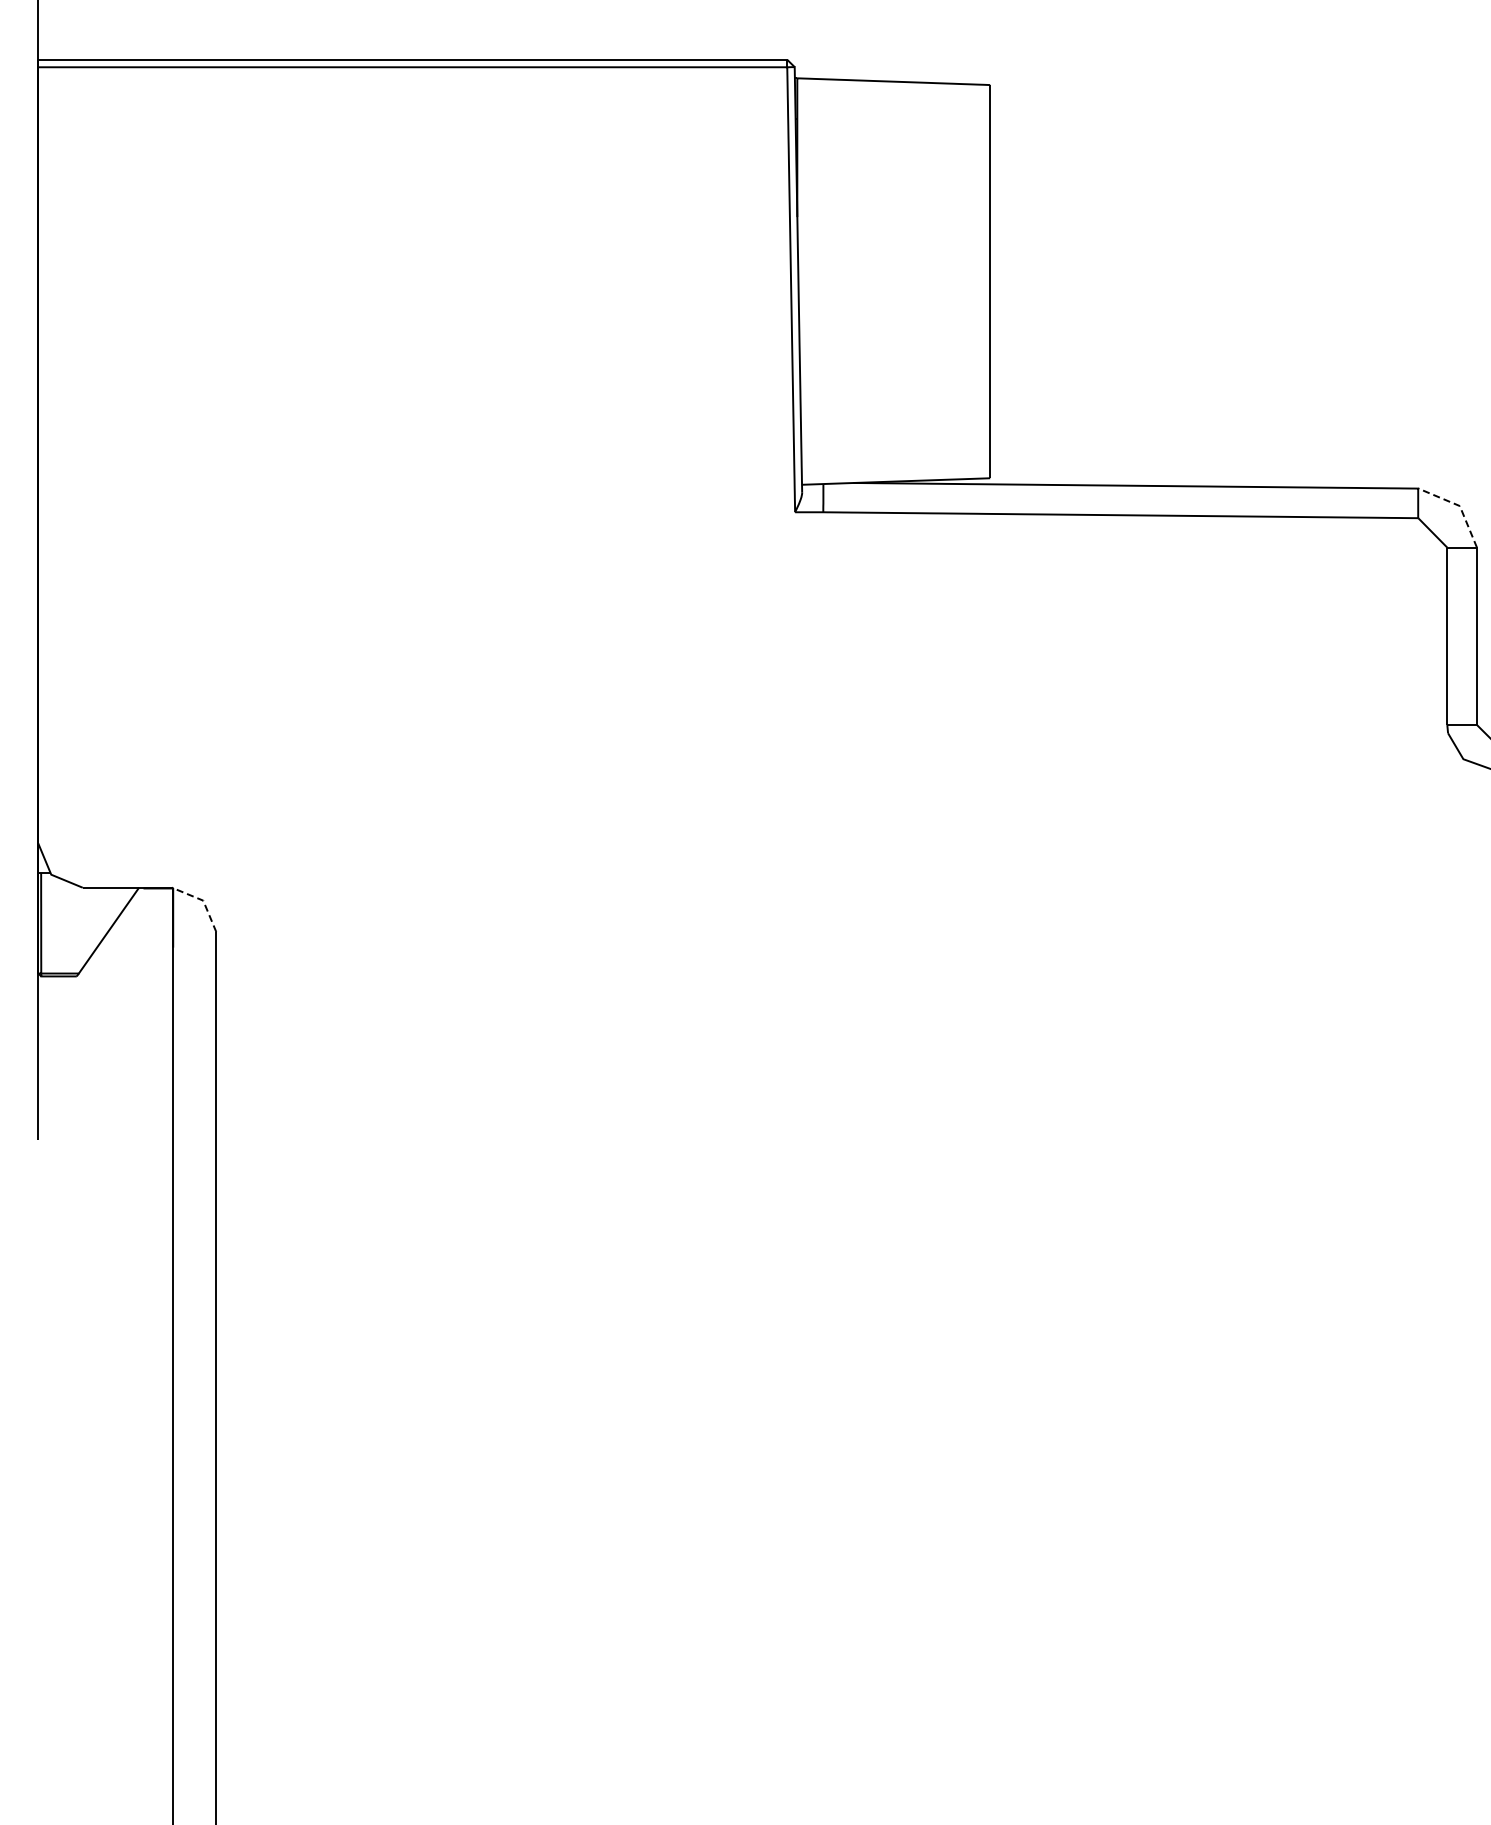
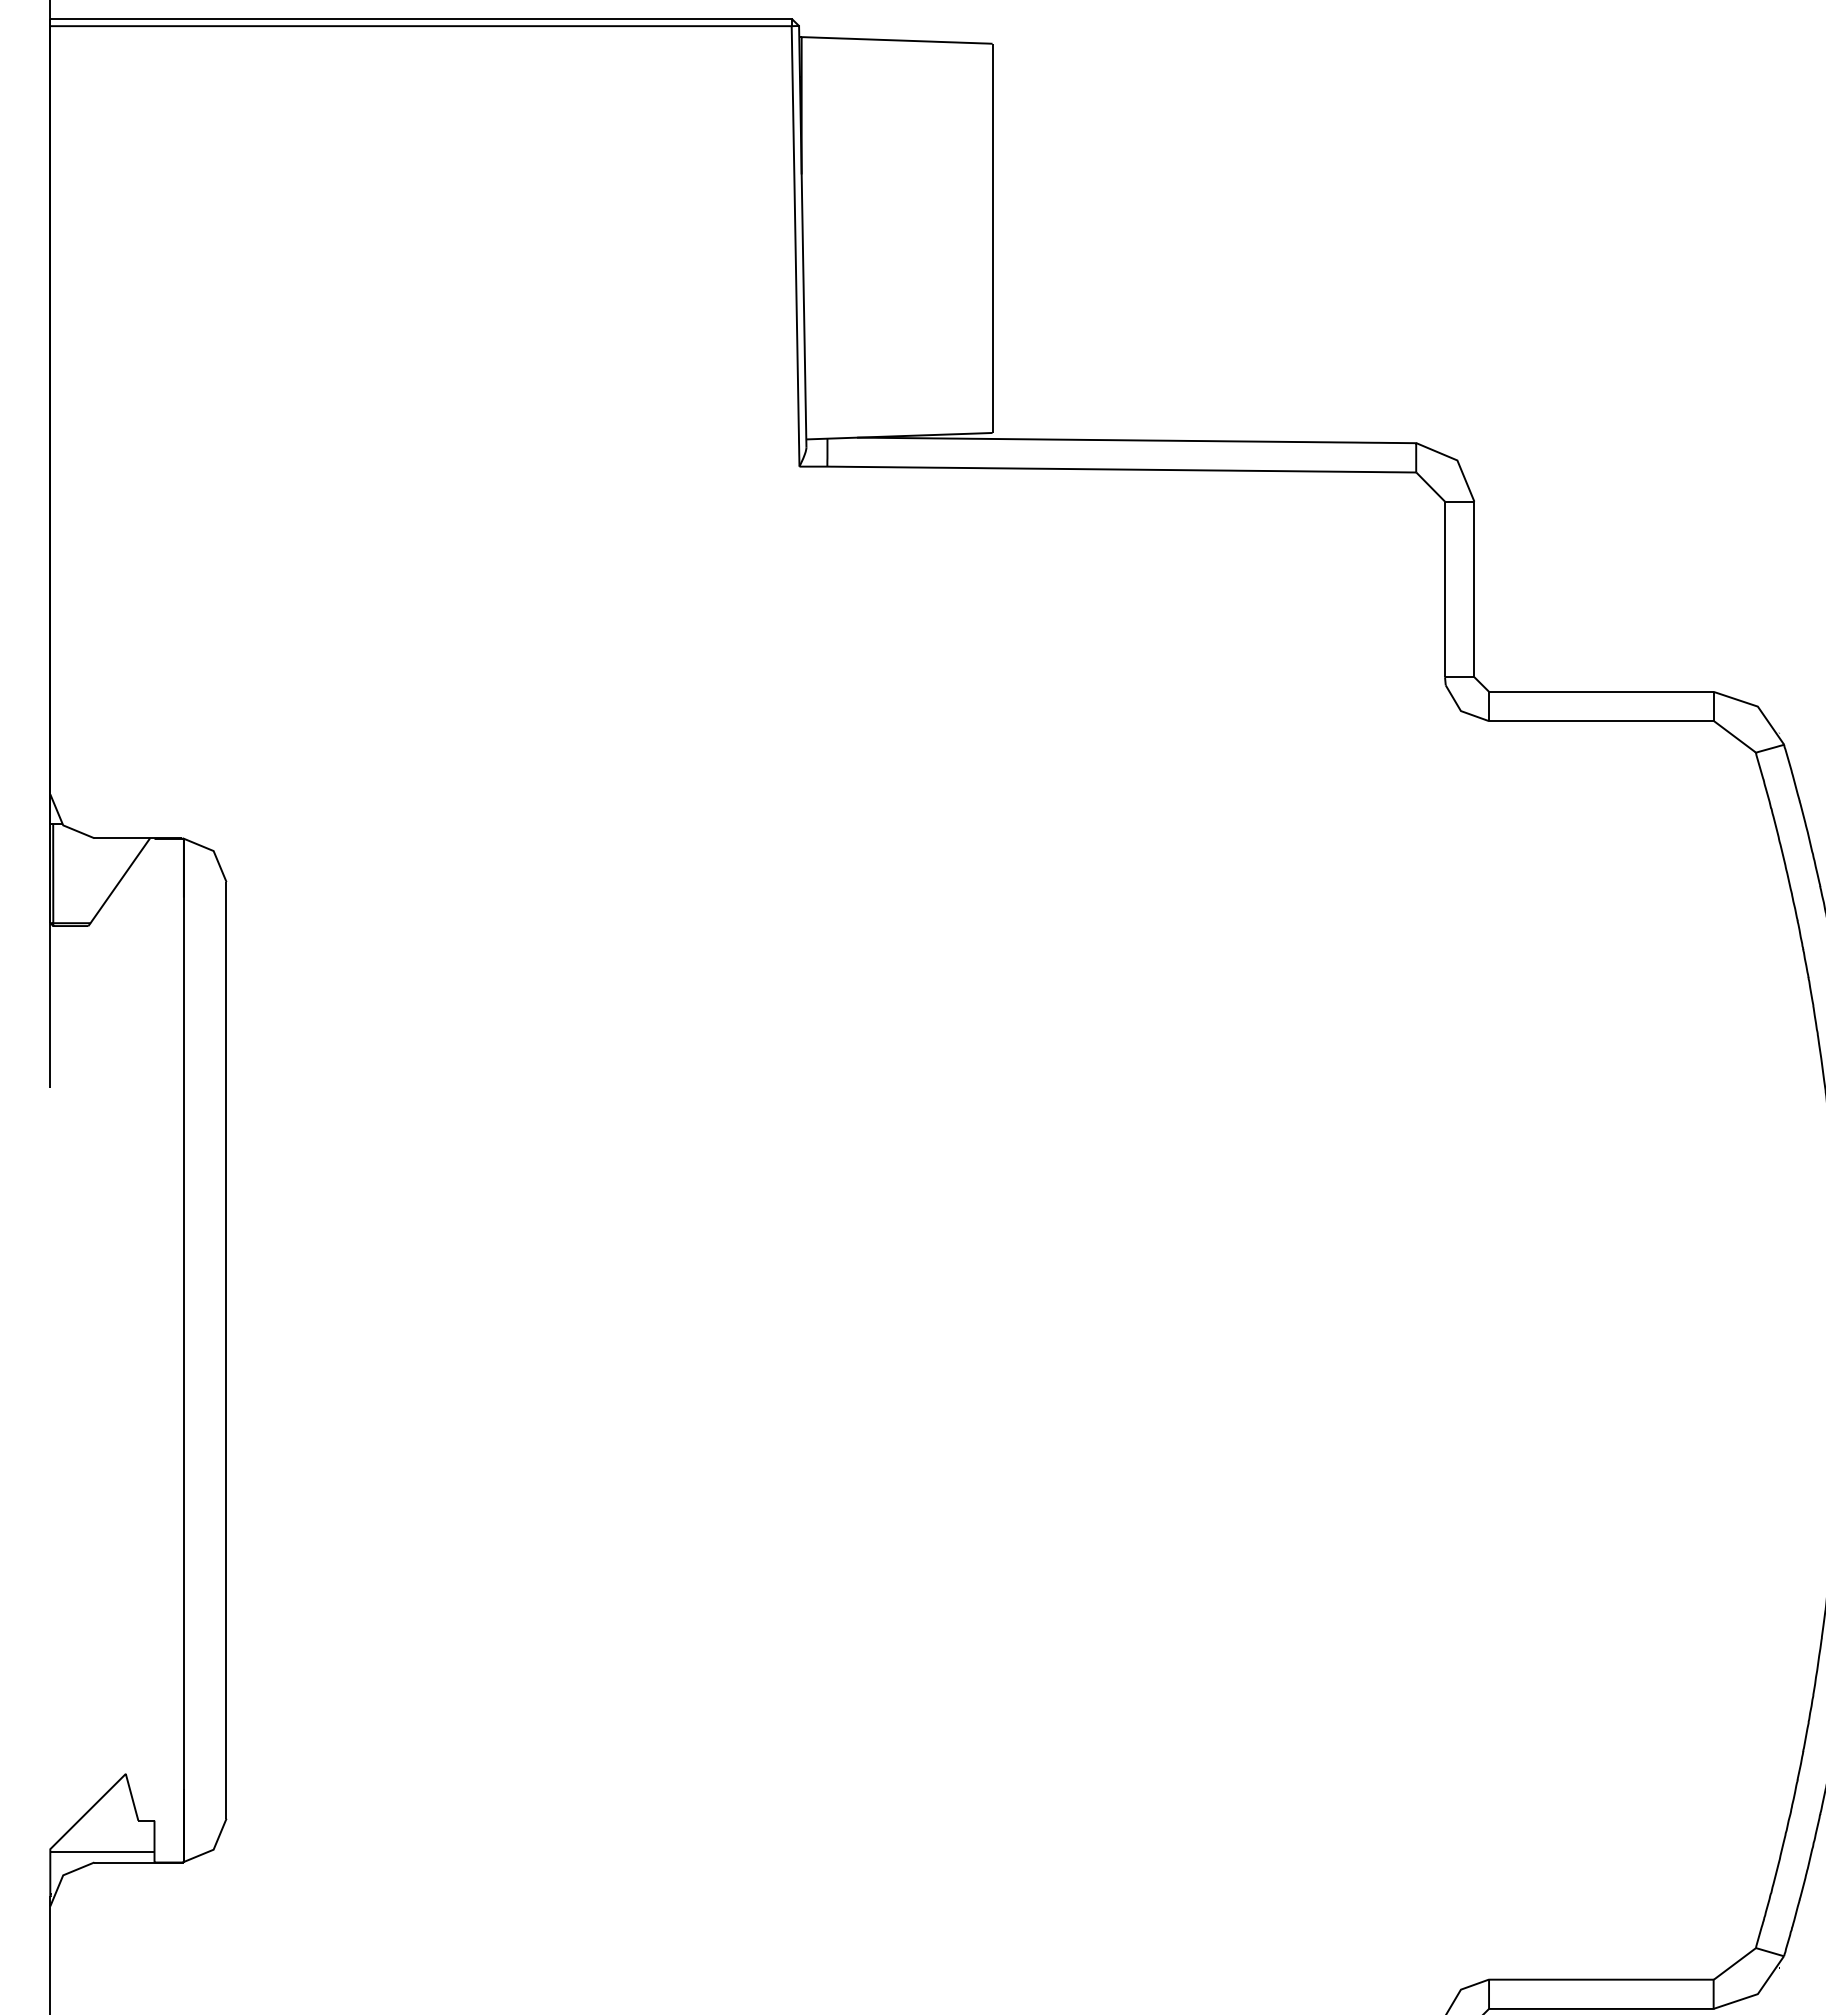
line: (1459, 506) -> (1457, 460), dashed -> solid
line: (203, 901) -> (213, 851), dashed -> solid

